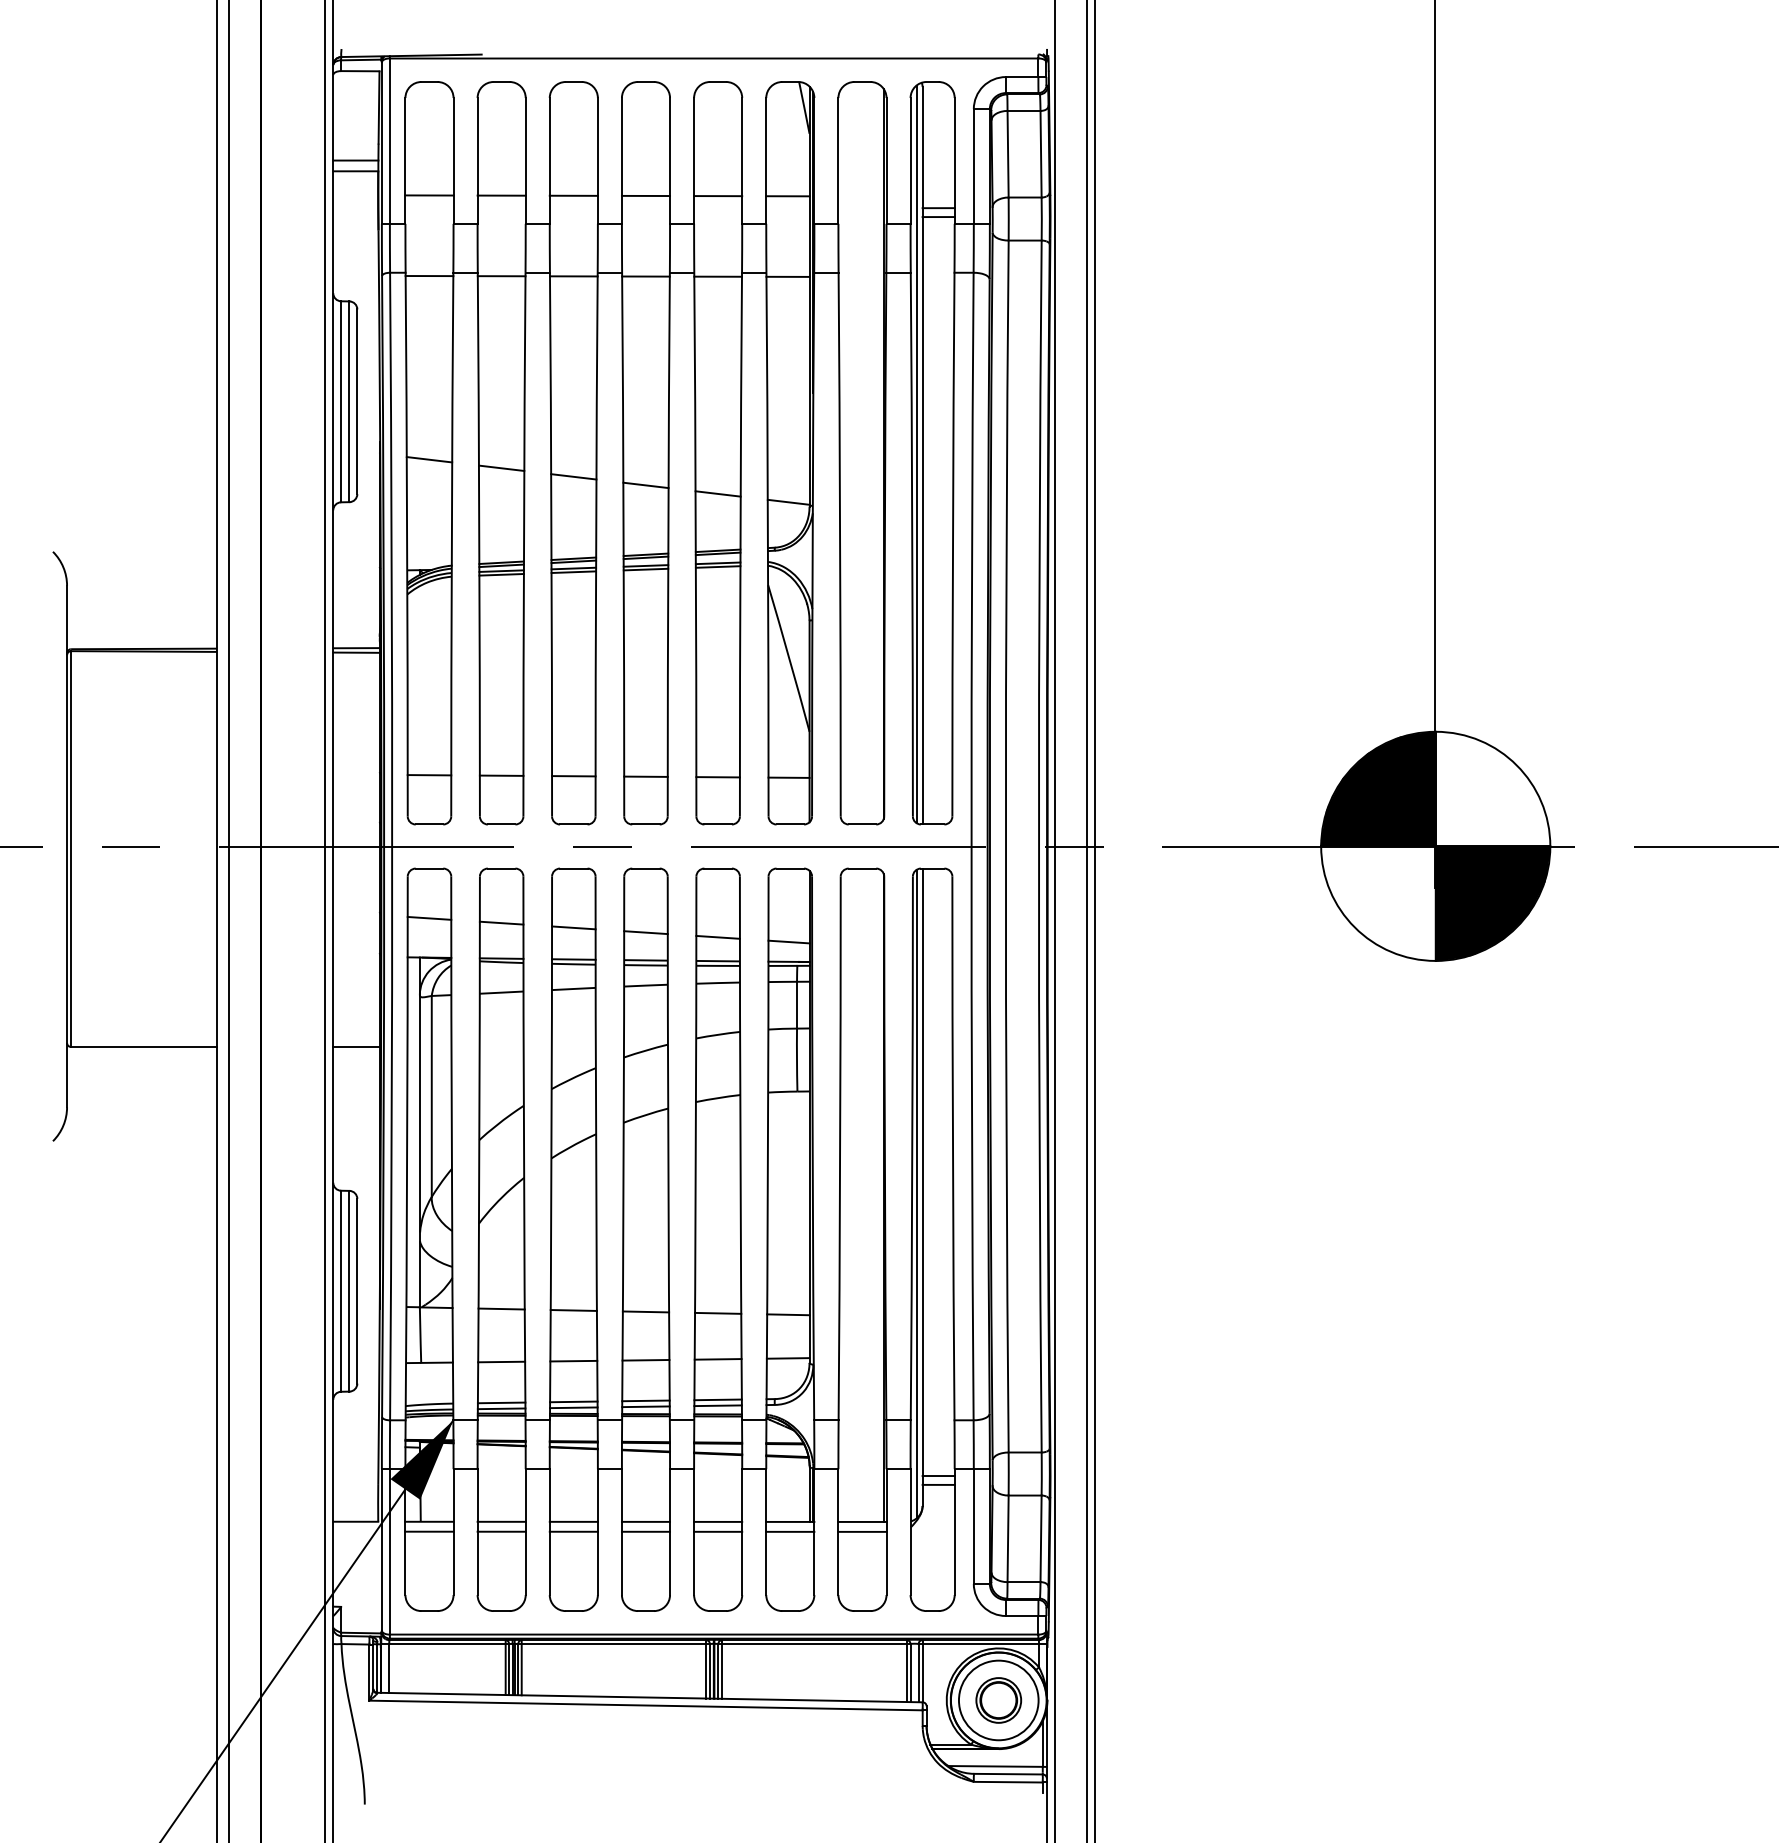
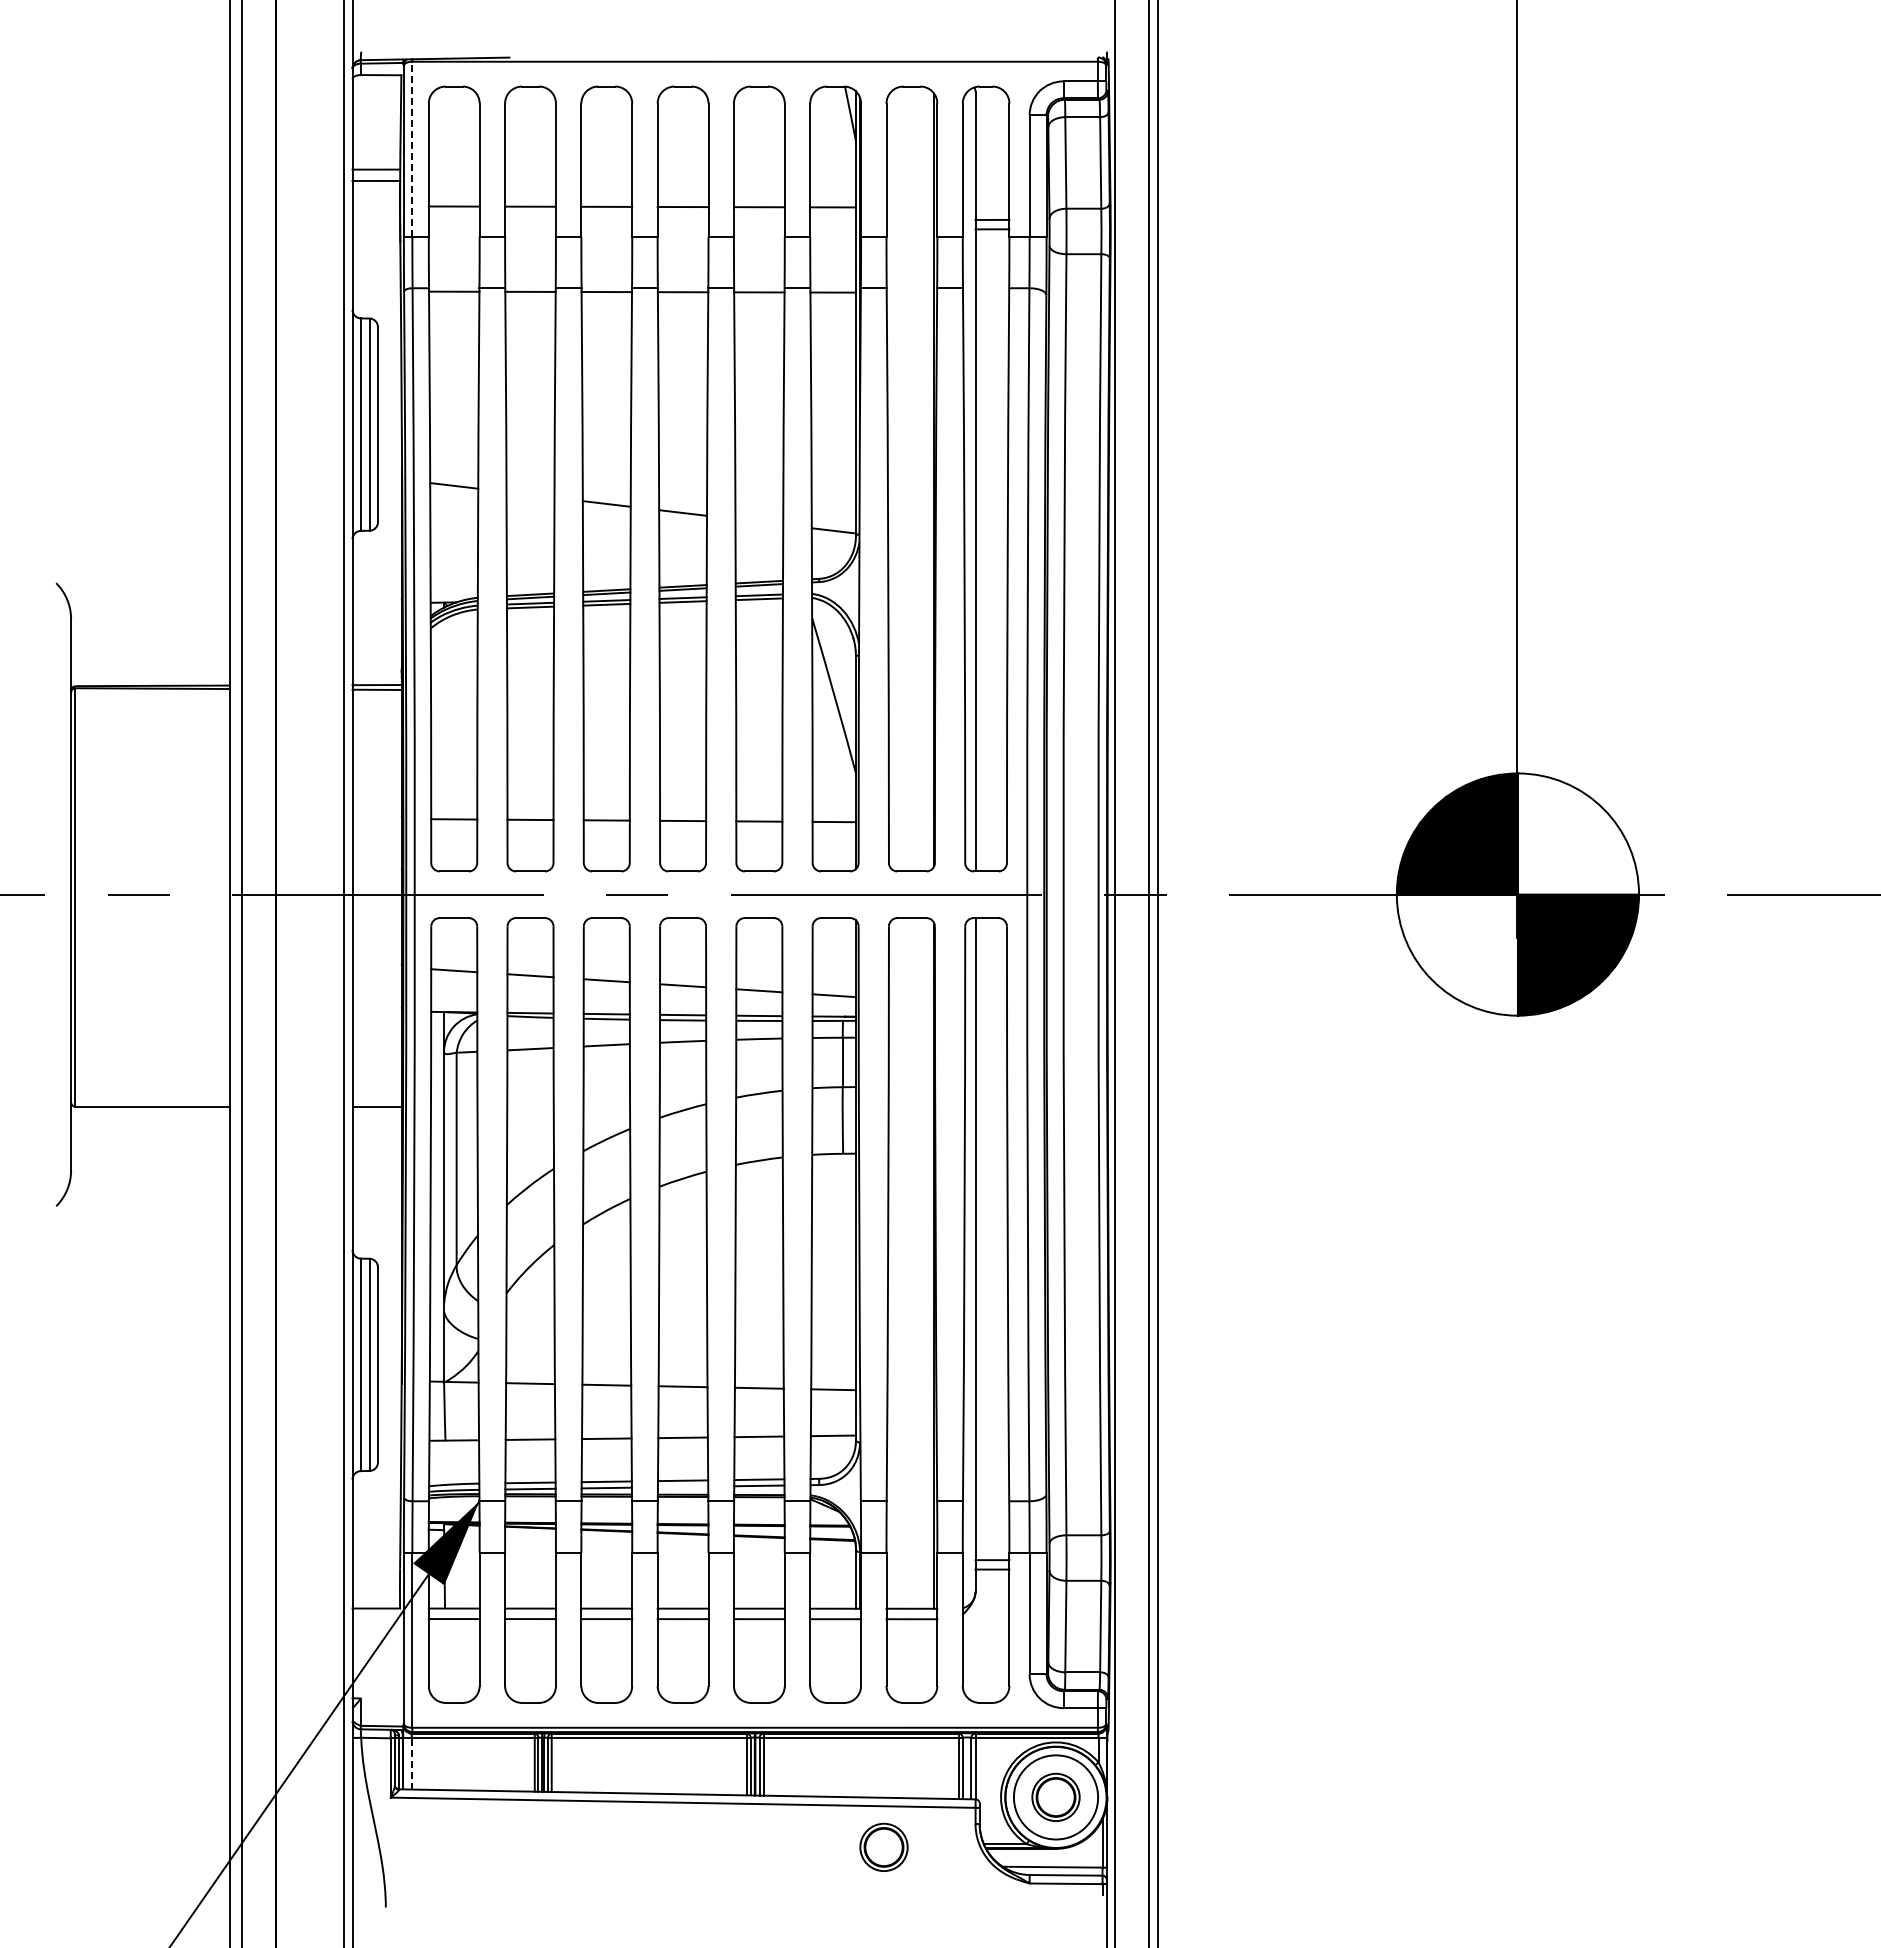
line: (390, 140) -> (412, 148), solid -> dashed
line: (916, 454) -> (969, 480), removed
line: (501, 467) -> (530, 494), removed
line: (718, 493) -> (759, 521), removed
line: (916, 1194) -> (969, 1262), removed
line: (645, 1406) -> (682, 1486), removed
line: (389, 1668) -> (411, 1763), solid -> dashed
part: (835, 1746) -> (883, 1846), added

